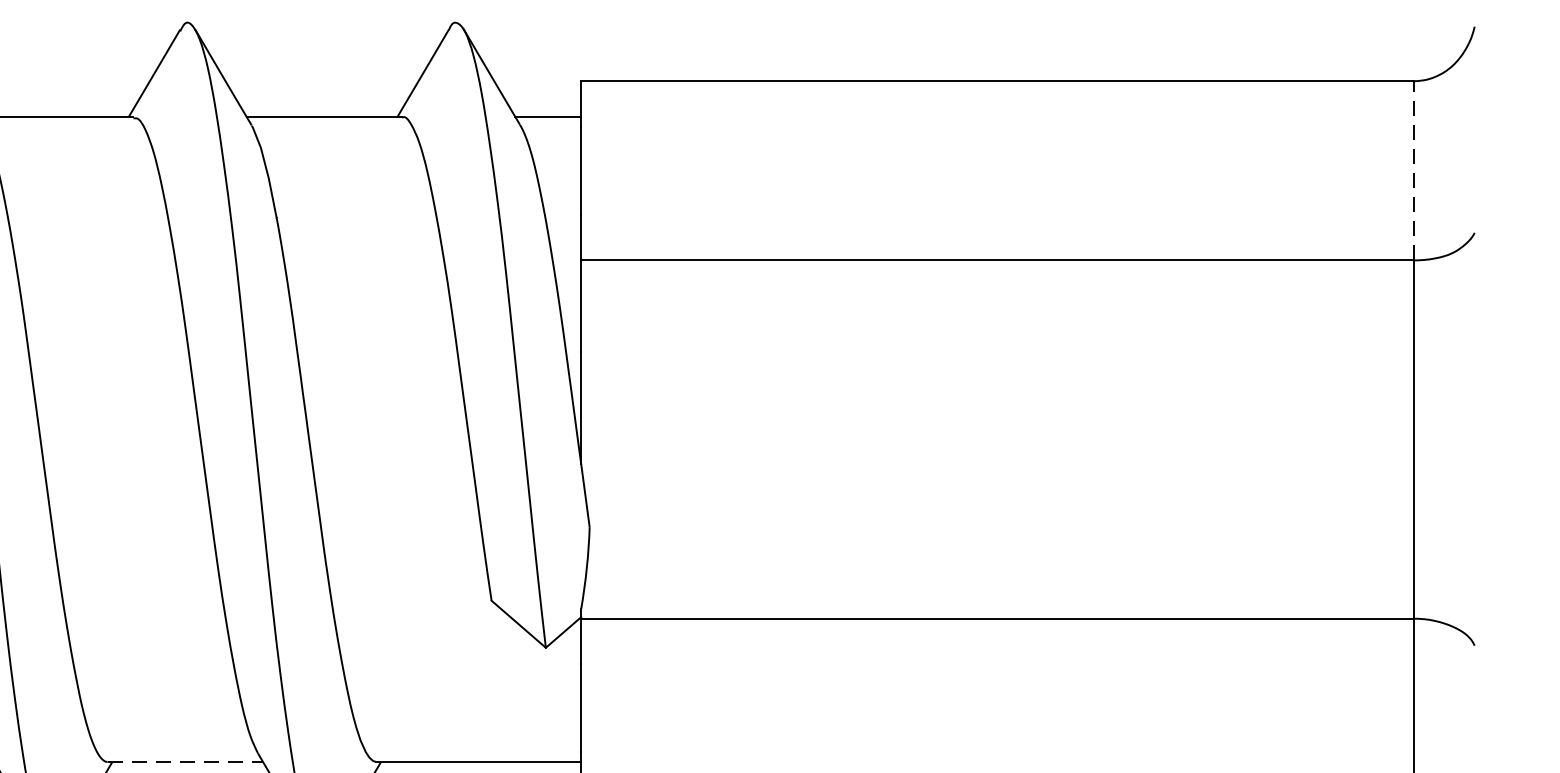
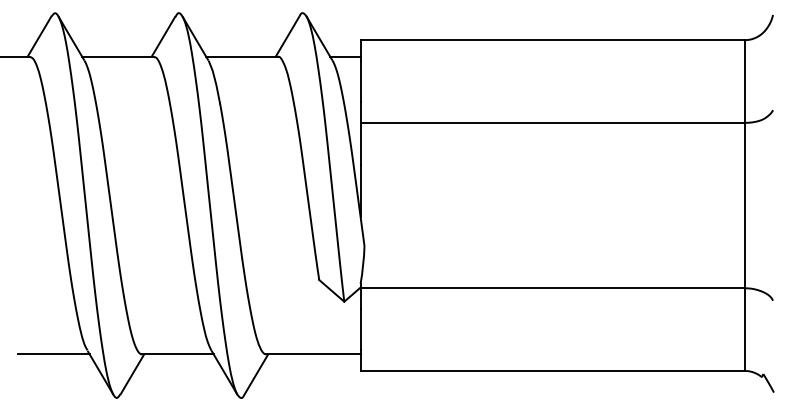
line: (1412, 170) -> (744, 81), dashed -> solid
line: (184, 762) -> (177, 354), dashed -> solid

